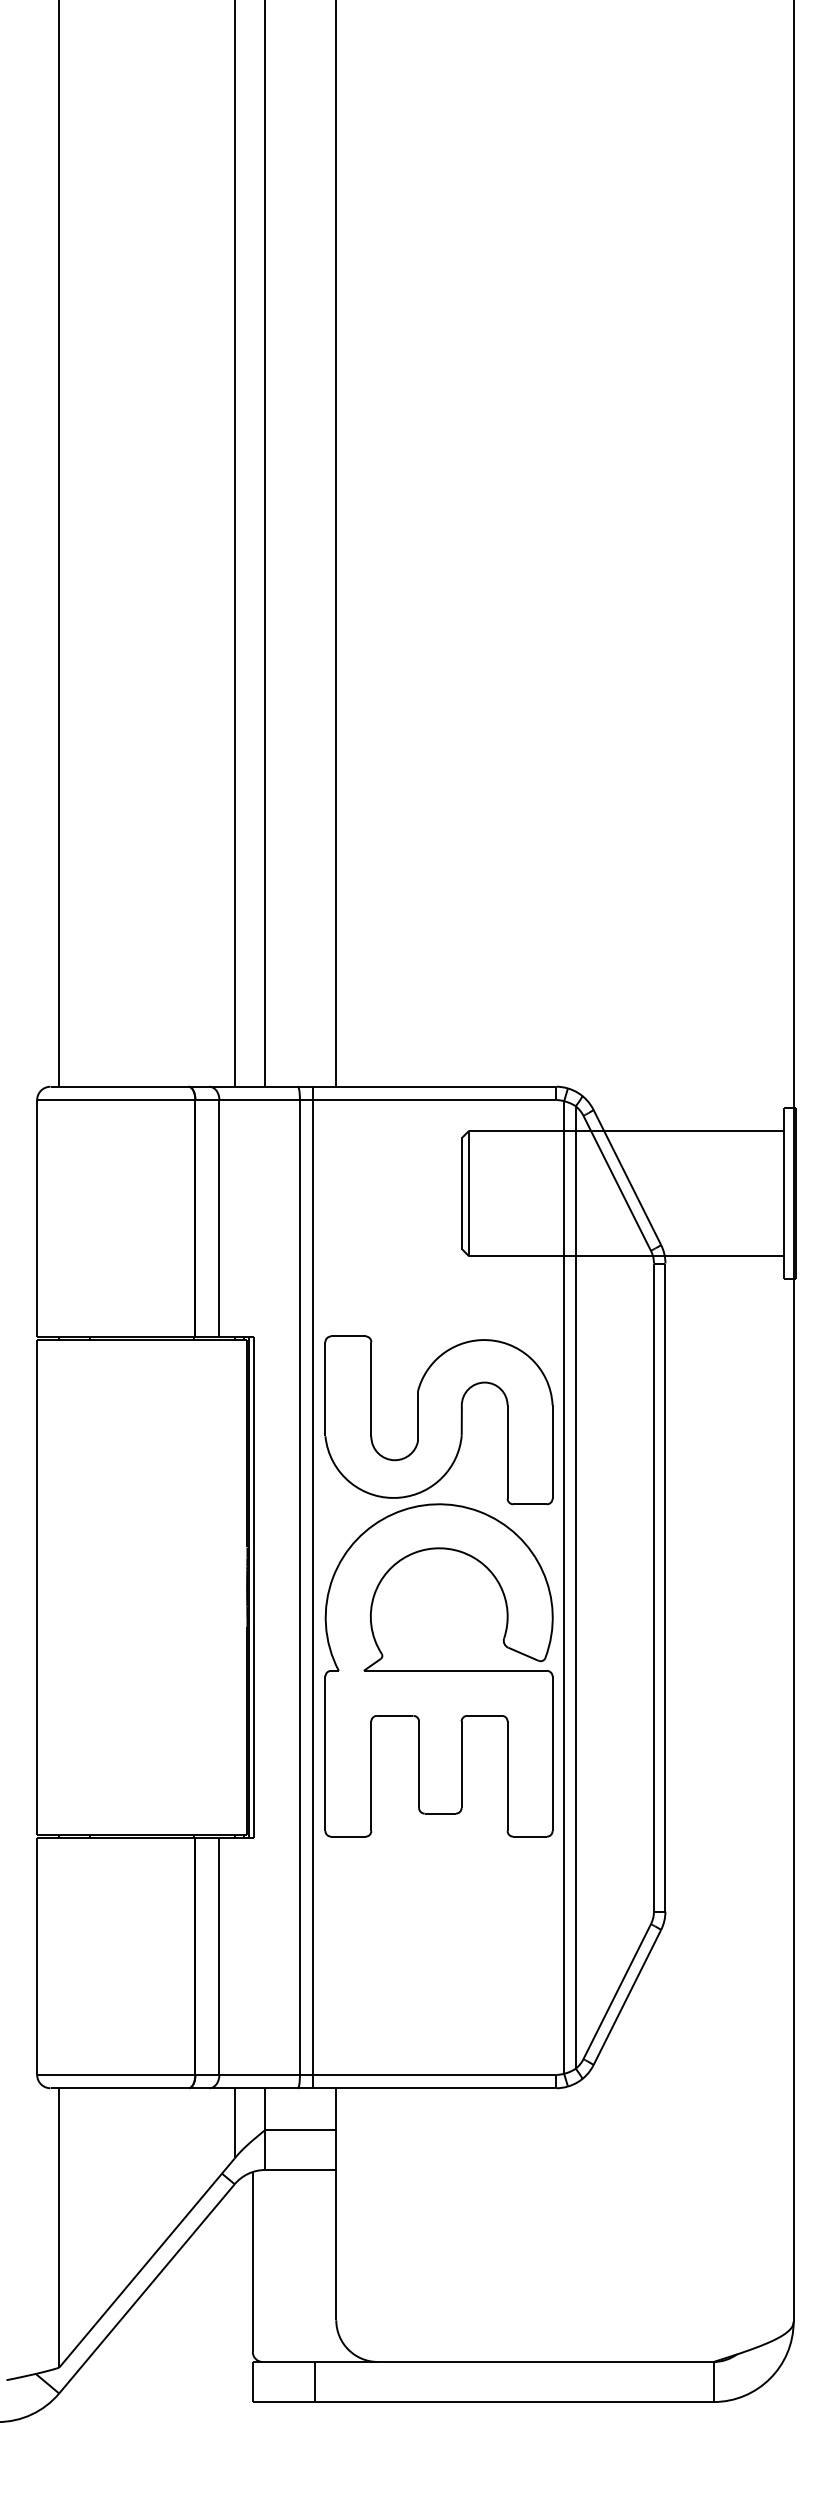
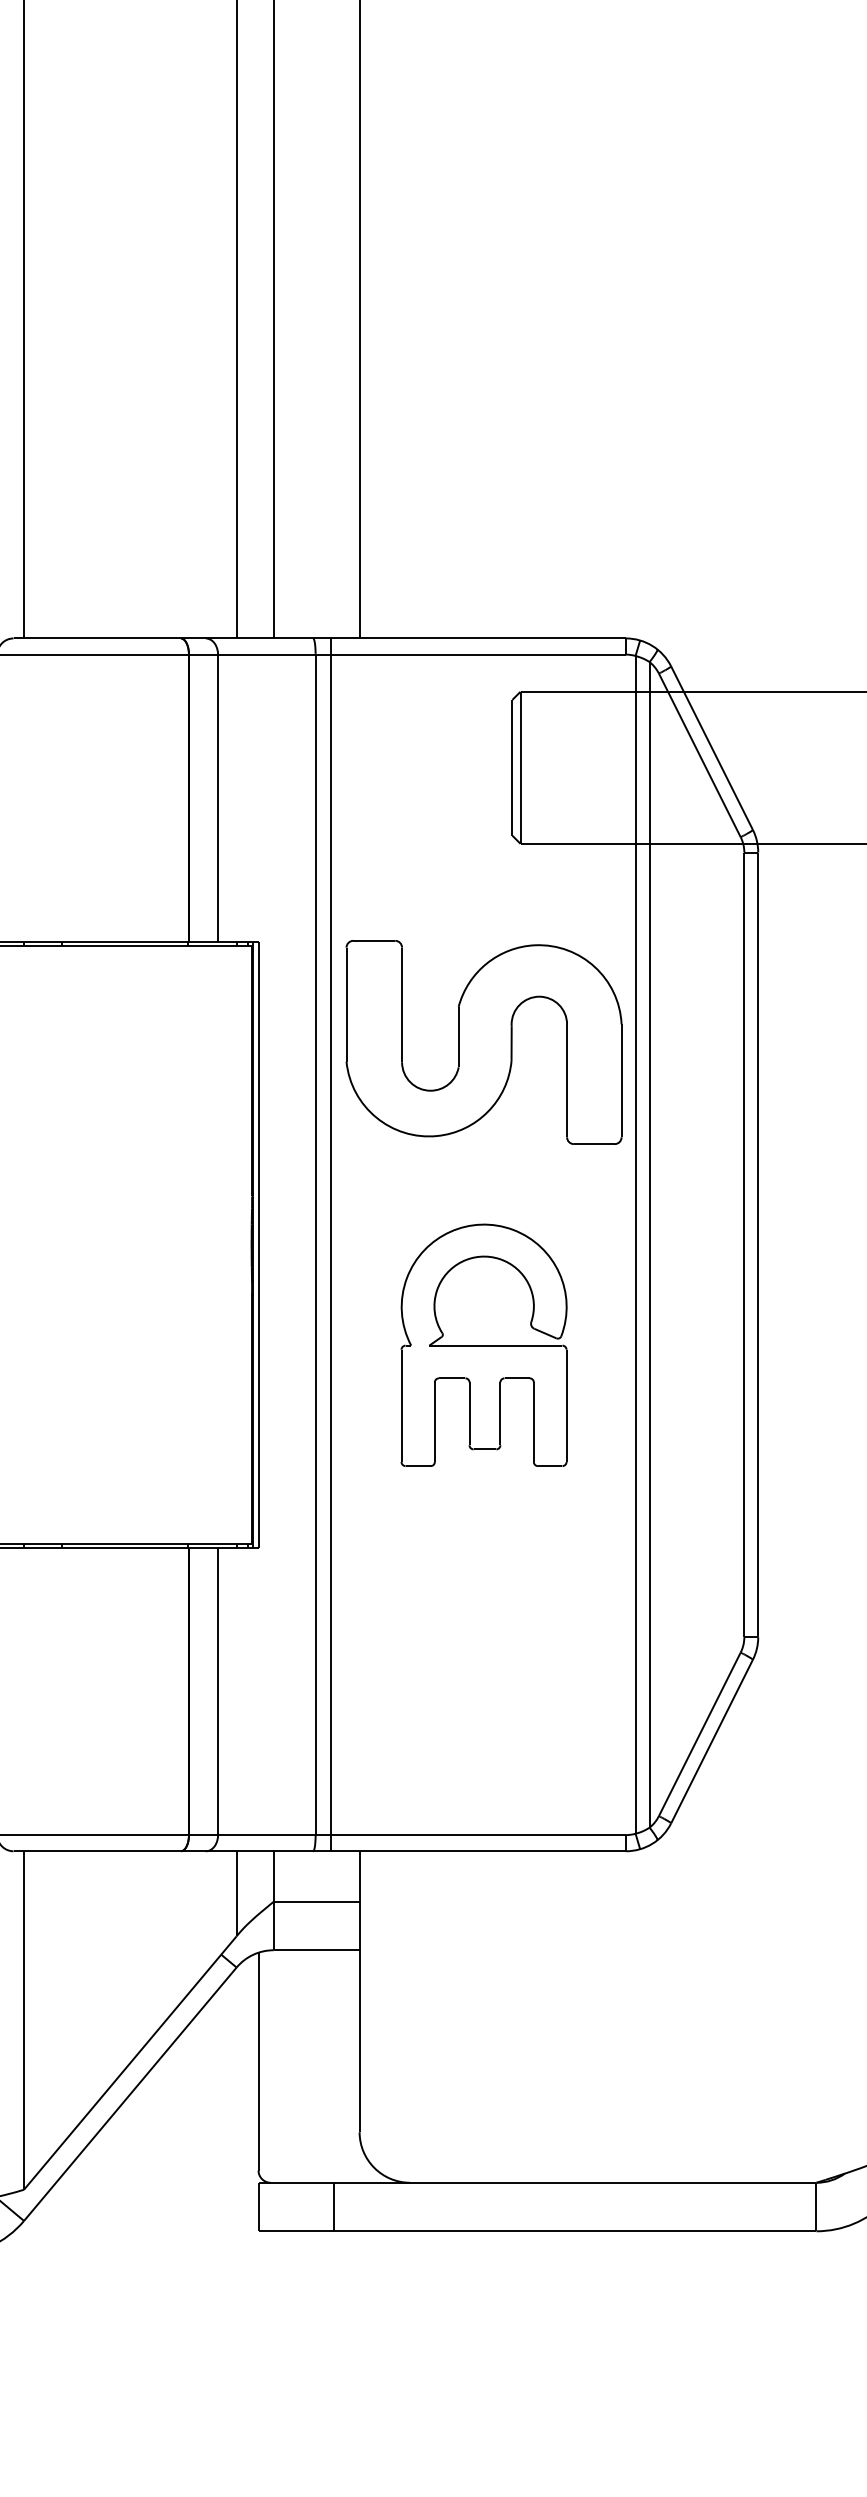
part: (438, 1670) -> (483, 1345), size x0.6

